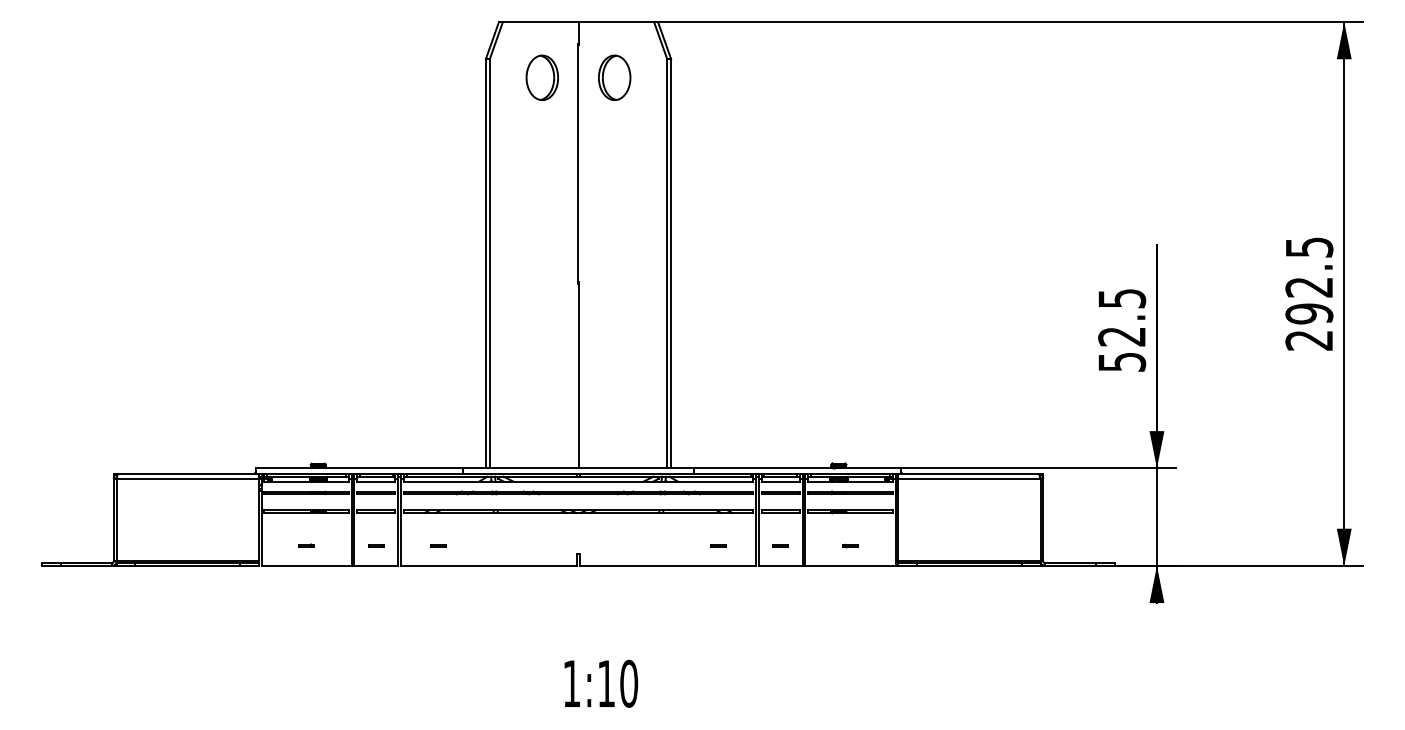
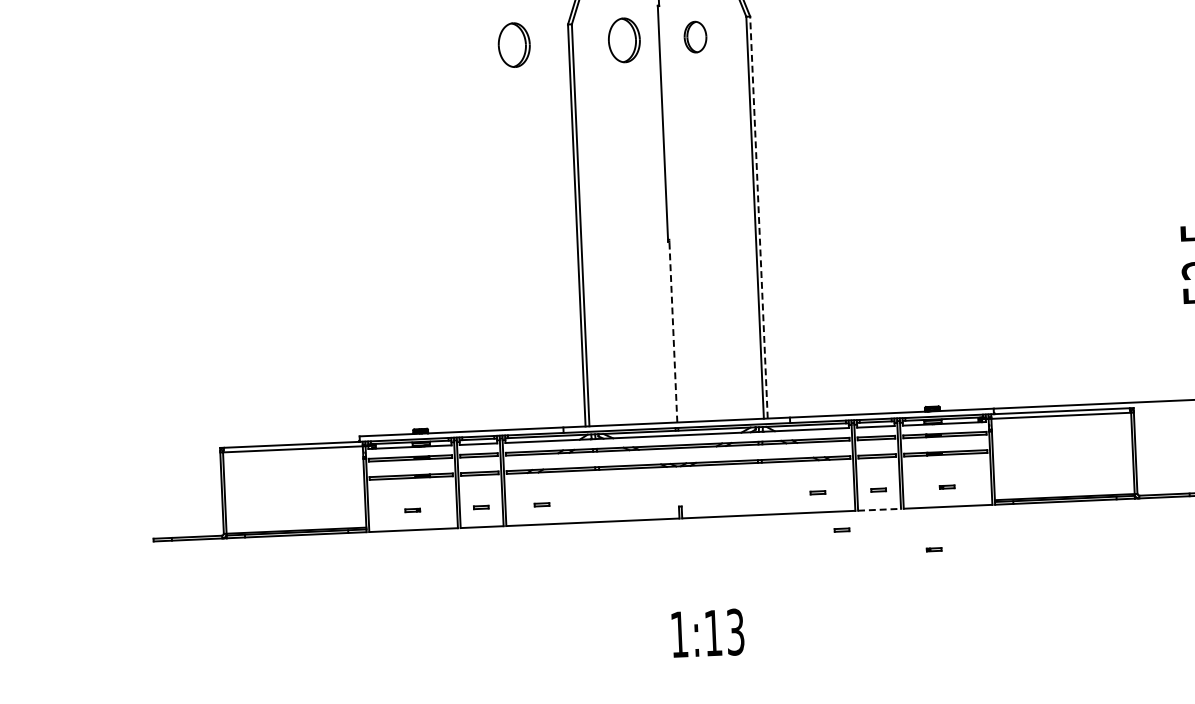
part: (429, 77) -> (513, 44), added
part: (614, 77) -> (695, 36), size x0.7
line: (671, 263) -> (759, 217), solid -> dashed
line: (579, 375) -> (673, 331), solid -> dashed
line: (780, 565) -> (879, 509), solid -> dashed
line: (741, 584) -> (841, 529), added
part: (834, 608) -> (934, 549), added
text: (629, 683) -> (735, 631), 1:10 -> 1:13

